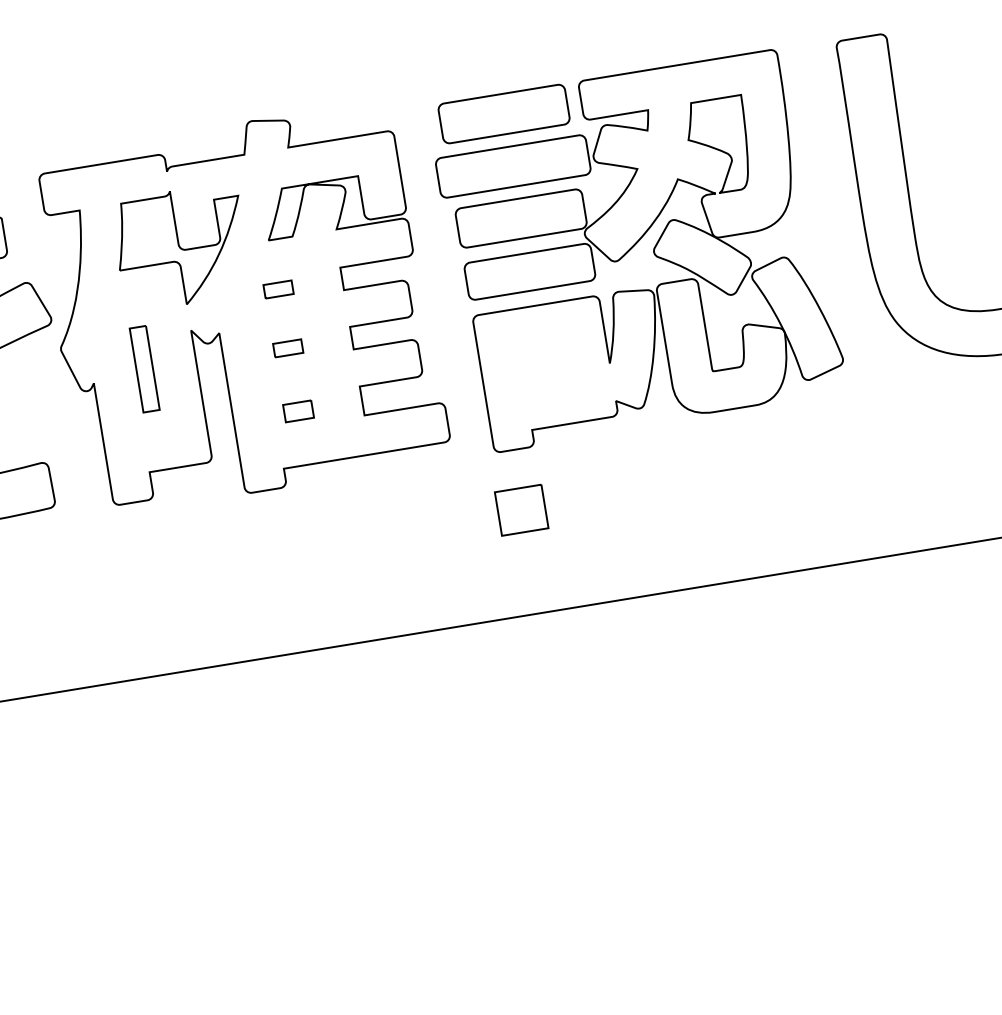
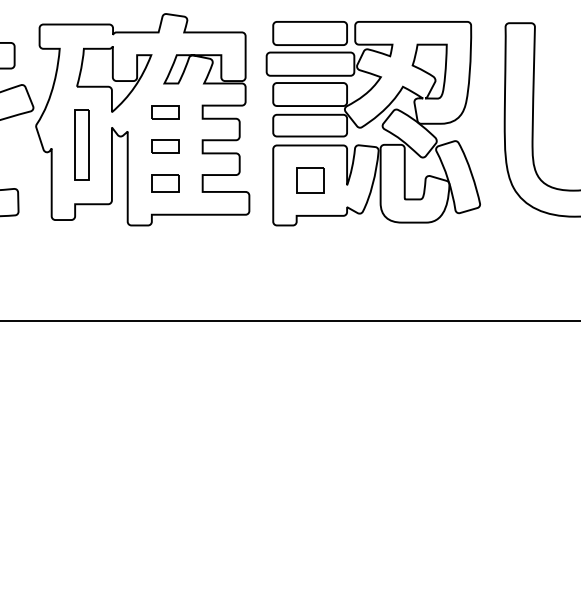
part: (278, 289) -> (165, 112), size x1.67
part: (288, 348) -> (165, 146), size x1.67
part: (143, 368) -> (81, 144), size x1.43
part: (298, 411) -> (165, 183), size x1.67
part: (522, 510) -> (310, 180), moved

